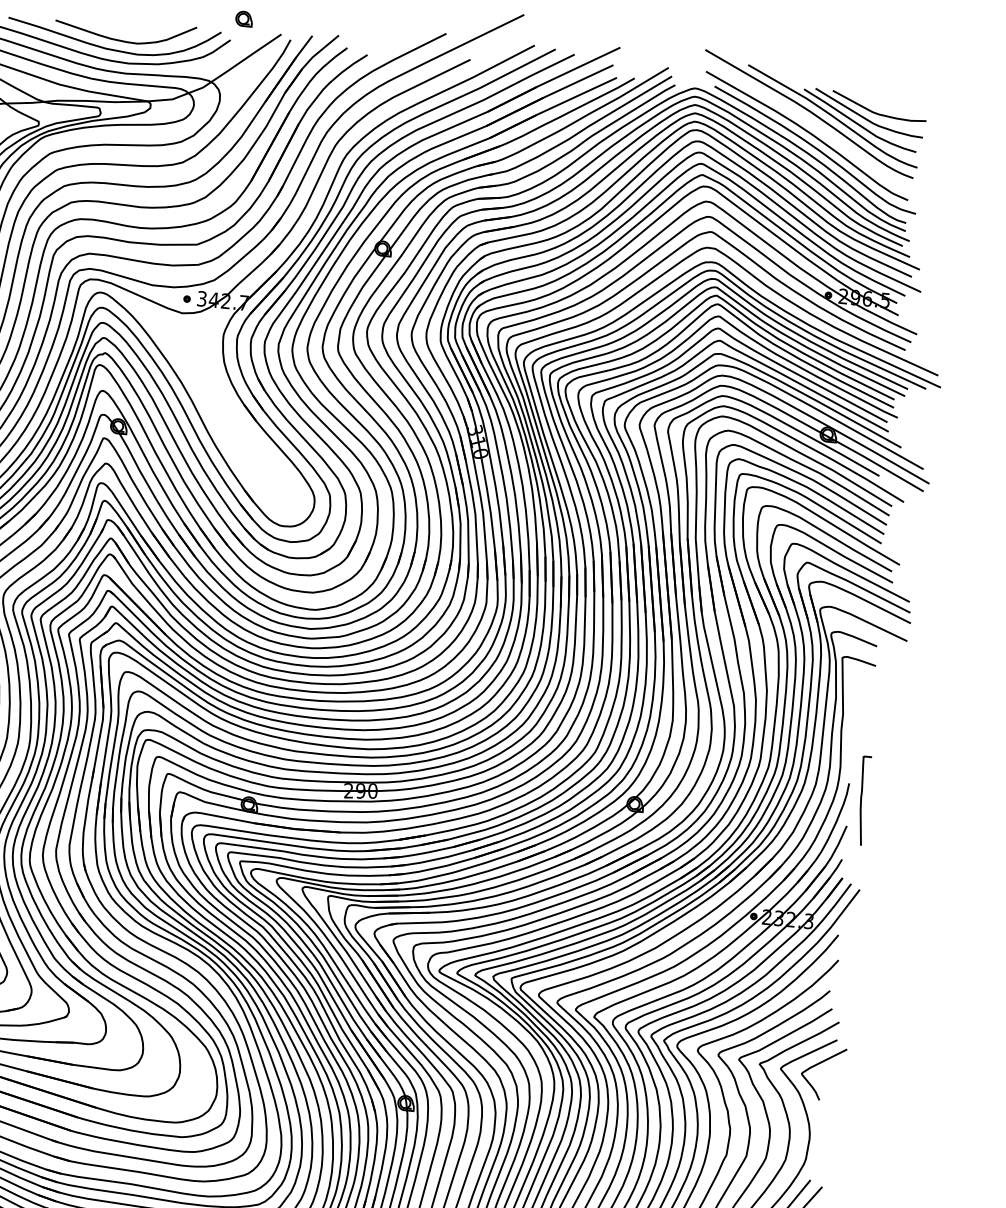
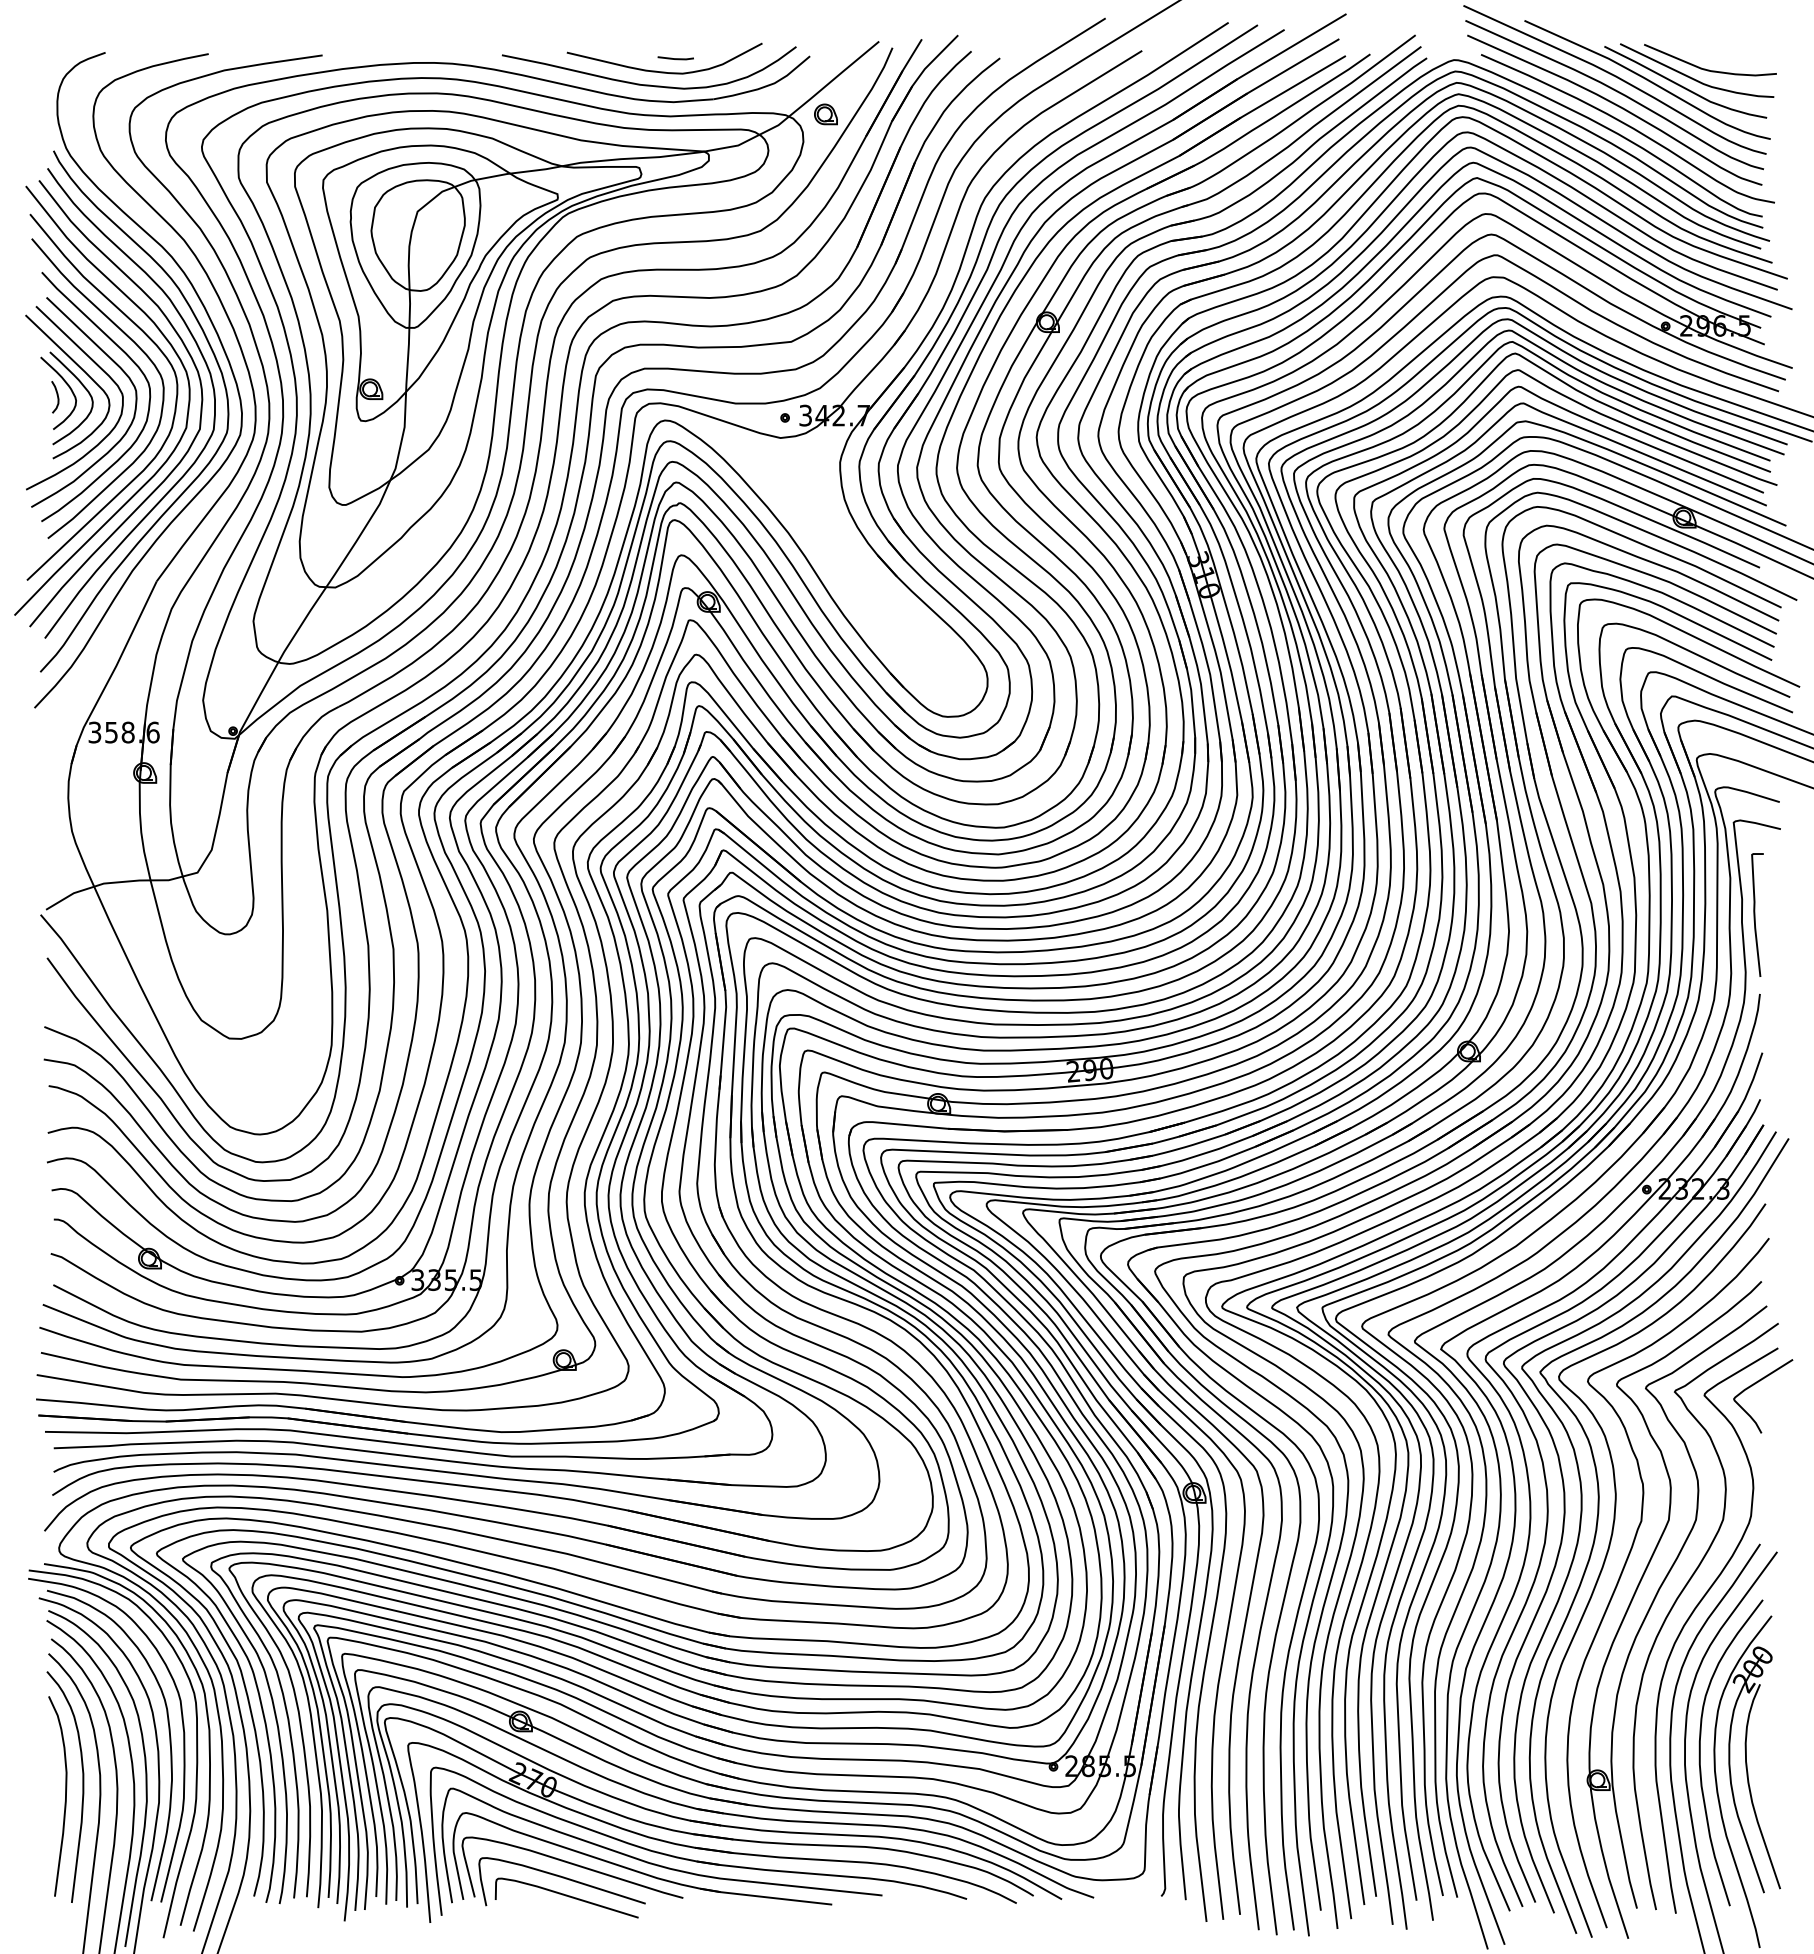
part: (243, 19) -> (825, 114), moved
line: (133, 32) -> (675, 58), added
curve: (808, 122) -> (1615, 91), added
curve: (861, 800) -> (1755, 914), moved

